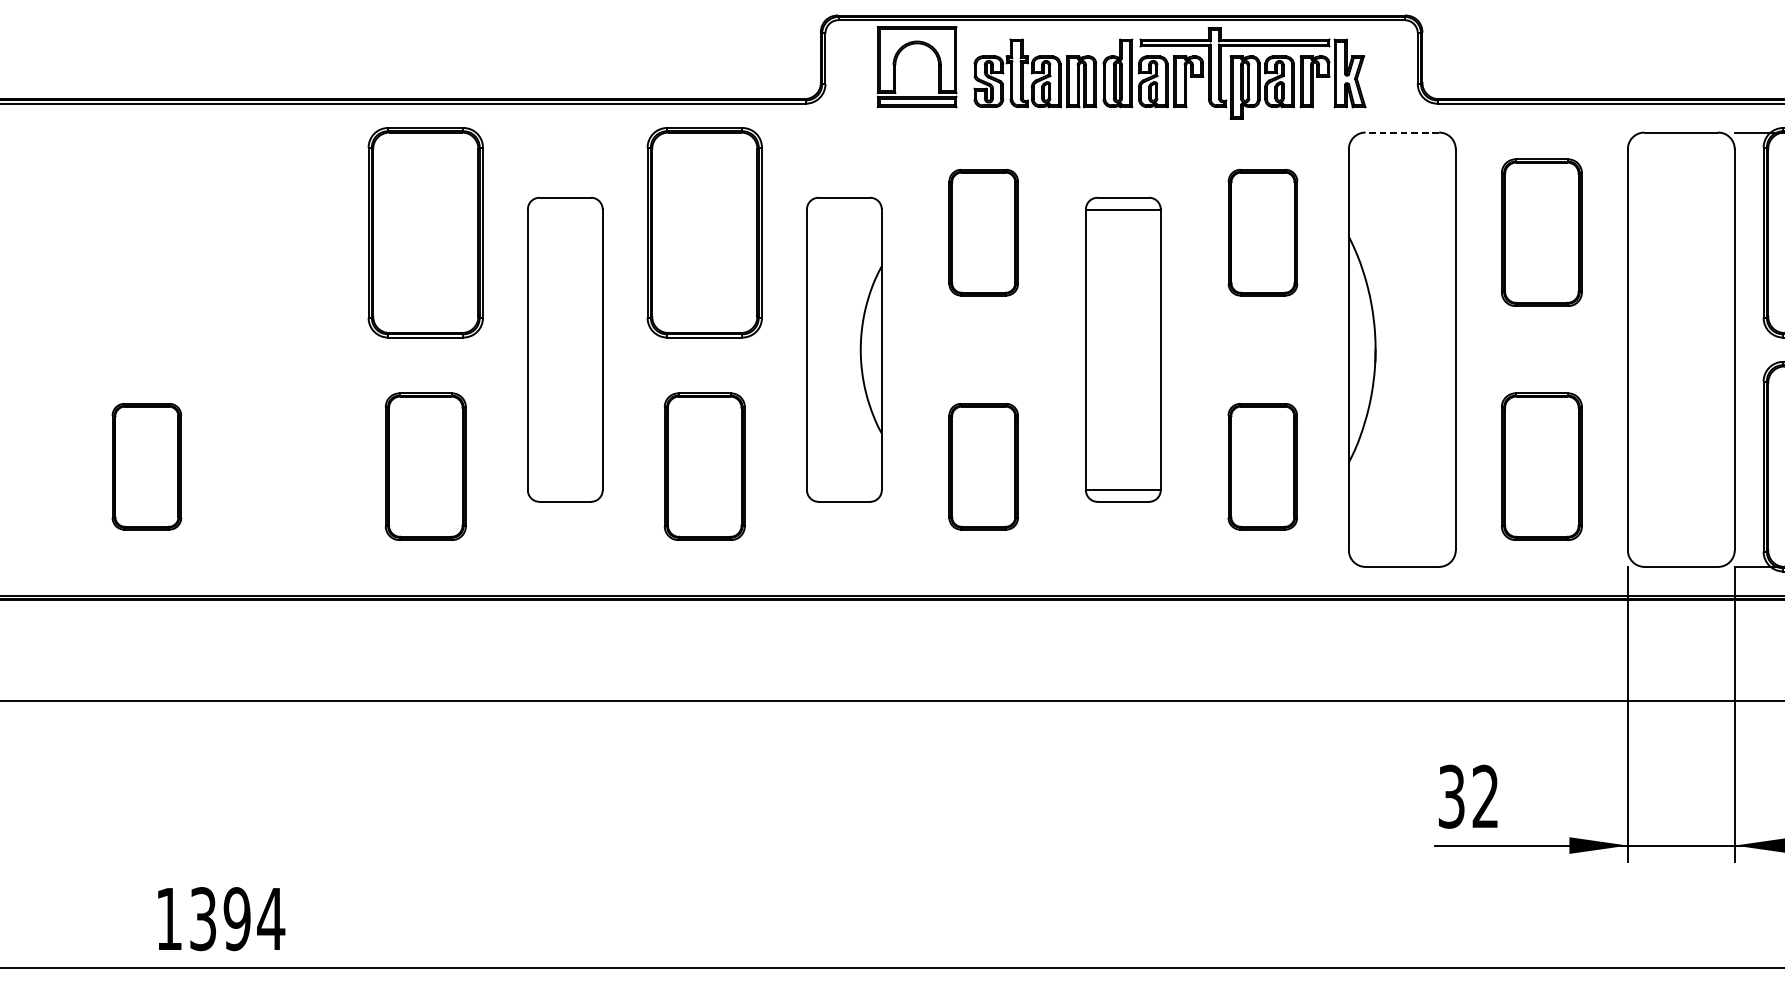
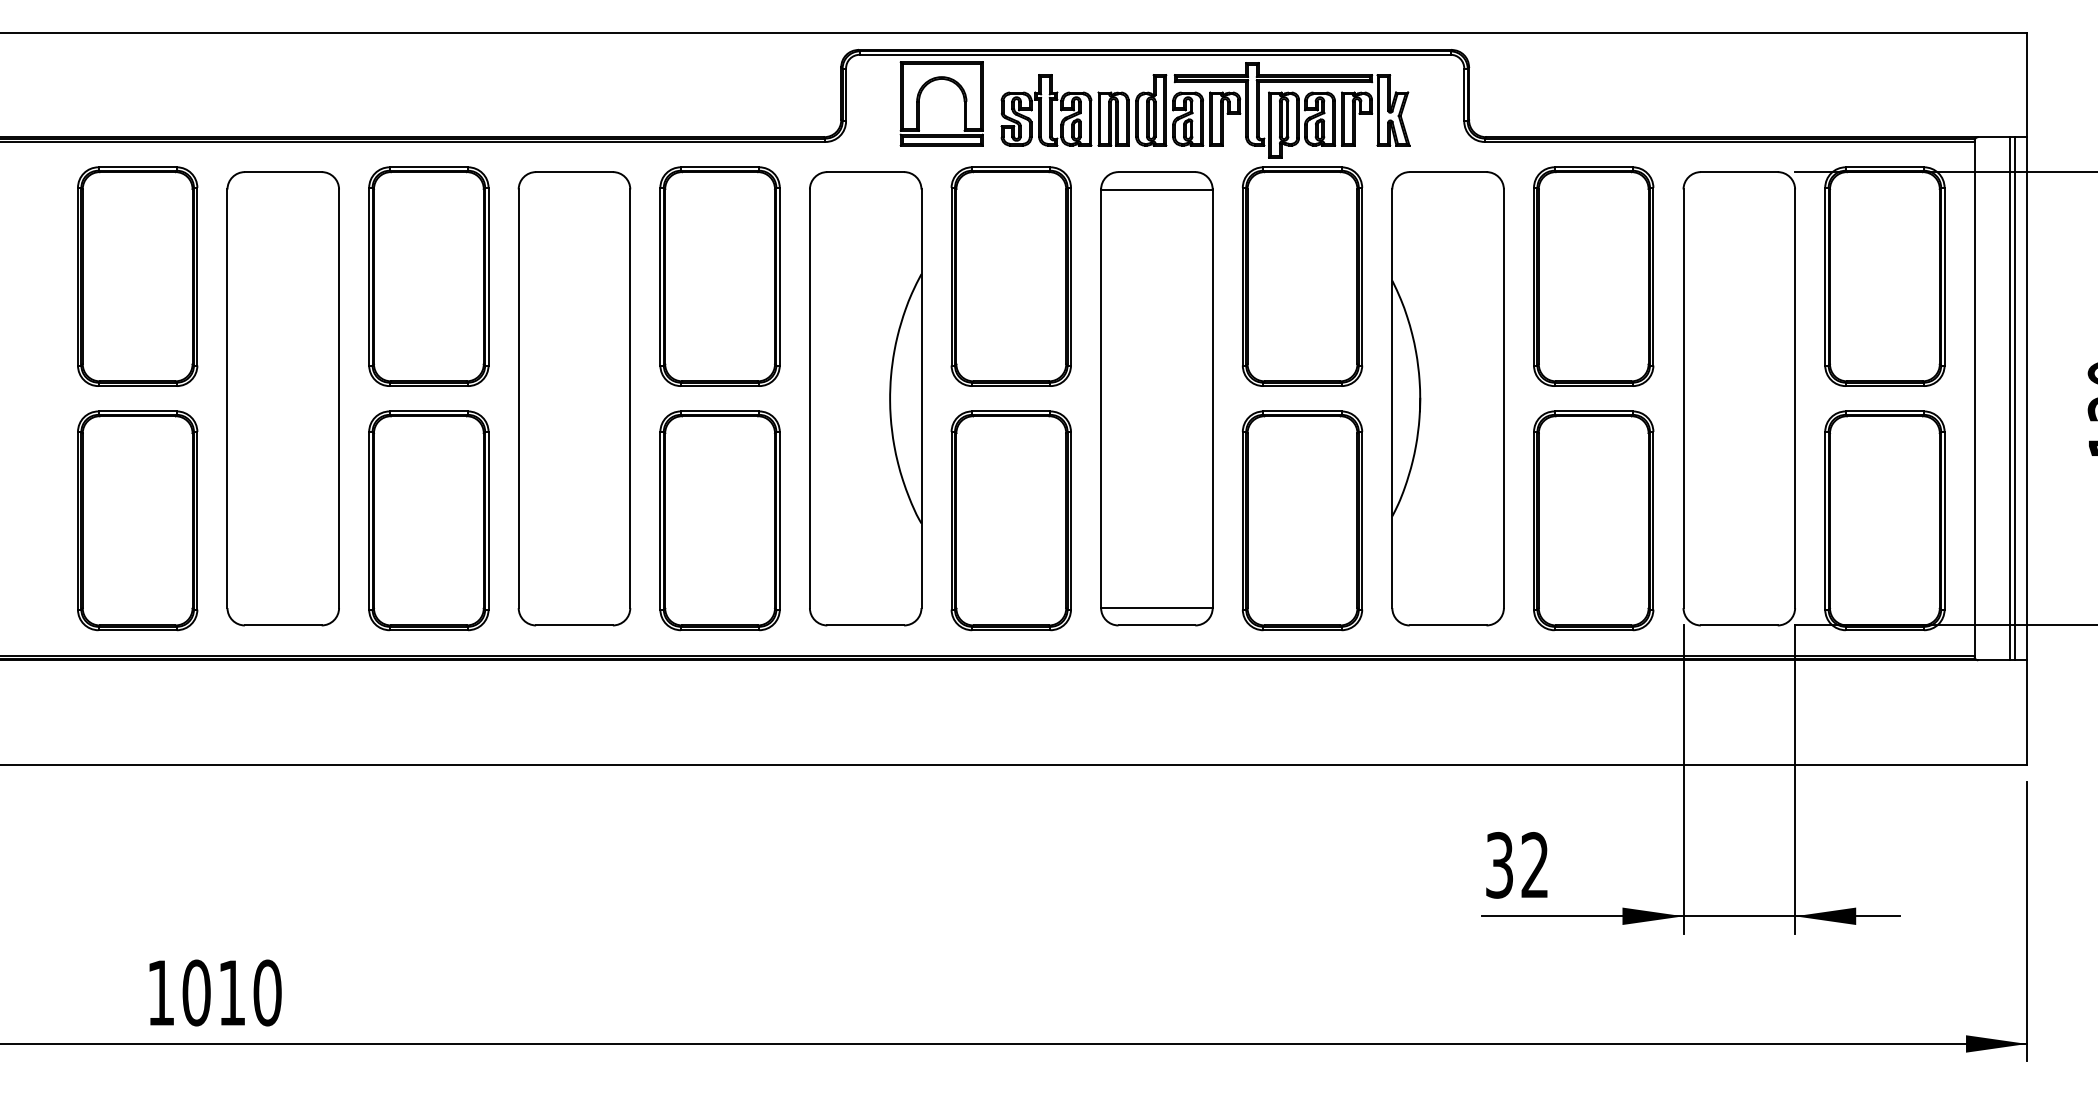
line: (1401, 132) -> (1447, 172), dashed -> solid
part: (146, 232) -> (137, 276), added
part: (983, 232) -> (1010, 276), size x1.67
part: (1262, 232) -> (1302, 276), size x1.67
part: (1541, 232) -> (1593, 276), size x1.43
part: (285, 349) -> (282, 398), added
part: (565, 349) -> (574, 398), size x1.43
part: (844, 349) -> (865, 398), size x1.43
part: (1122, 349) -> (1156, 398), size x1.43
part: (146, 466) -> (137, 520), size x1.67
part: (425, 466) -> (428, 520), size x1.43
part: (704, 466) -> (719, 520), size x1.43
part: (983, 466) -> (1010, 520), size x1.67
part: (1262, 466) -> (1302, 520), size x1.67
part: (1541, 466) -> (1593, 520), size x1.43
text: (237, 918) -> (232, 992), 1394 -> 1010

